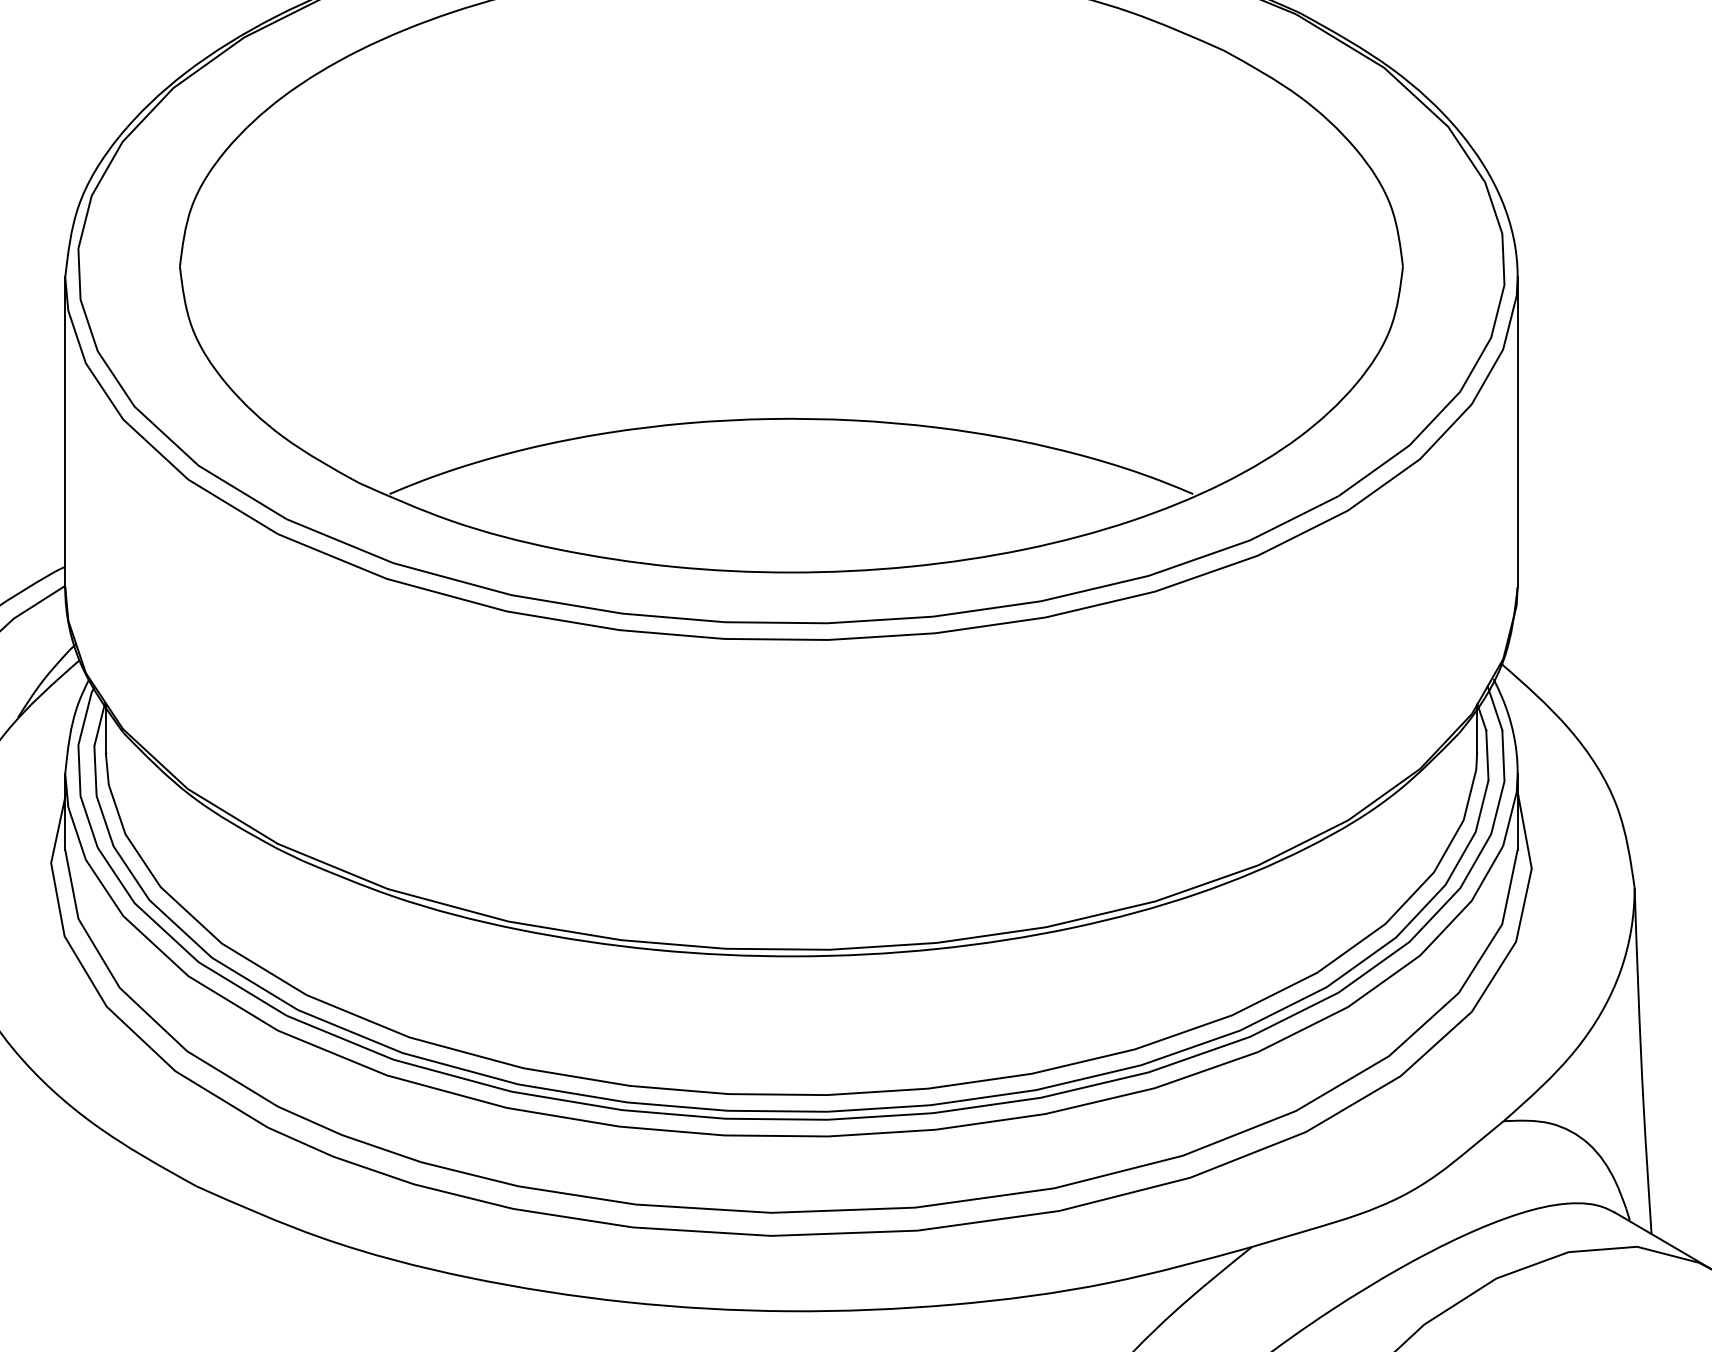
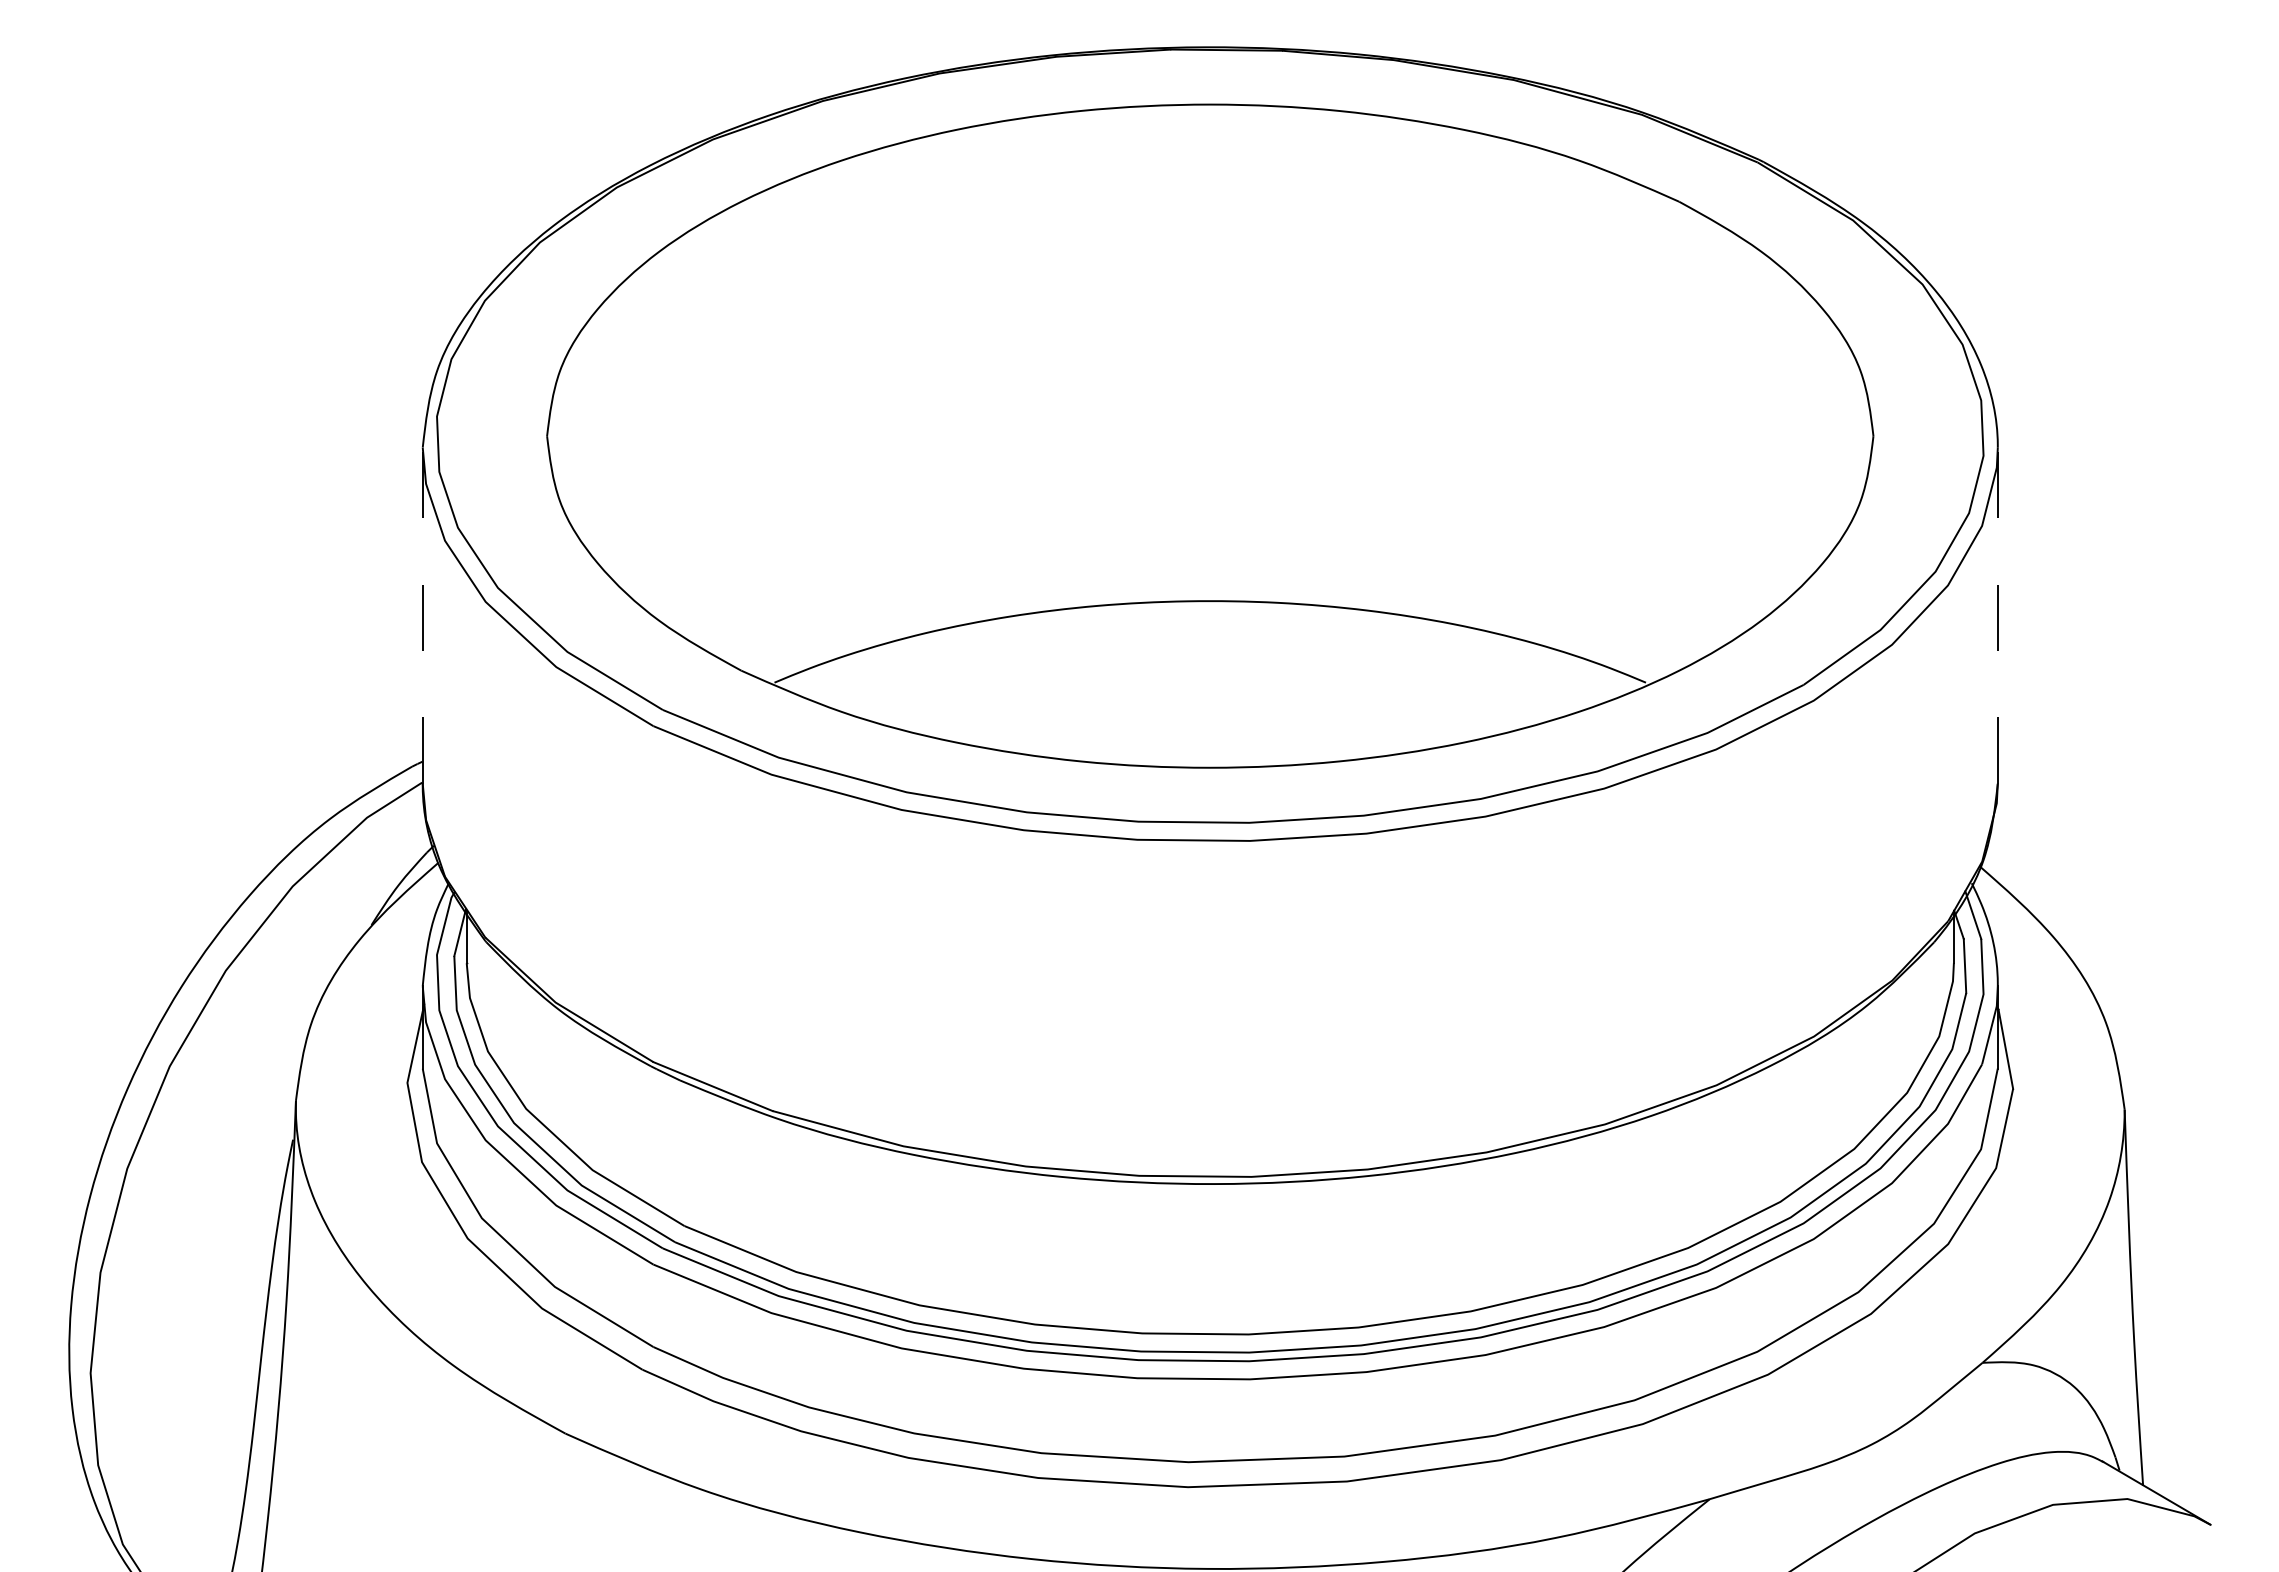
line: (65, 432) -> (422, 615), solid -> dashed
line: (1517, 432) -> (1997, 615), solid -> dashed

